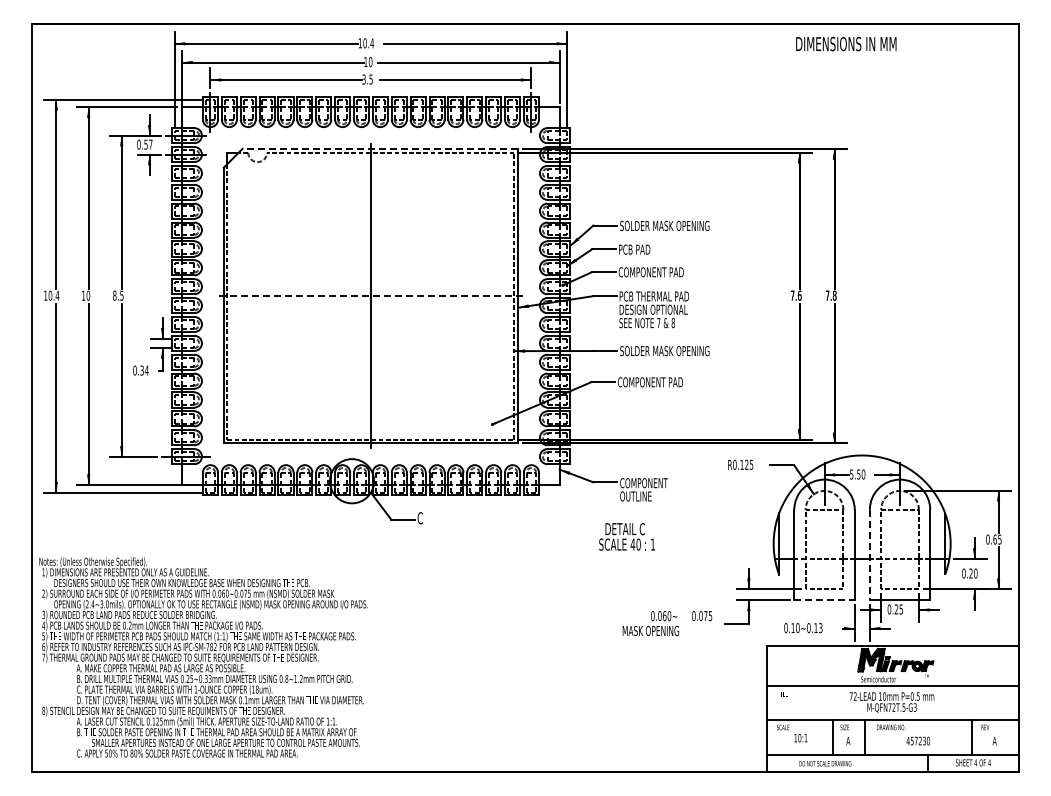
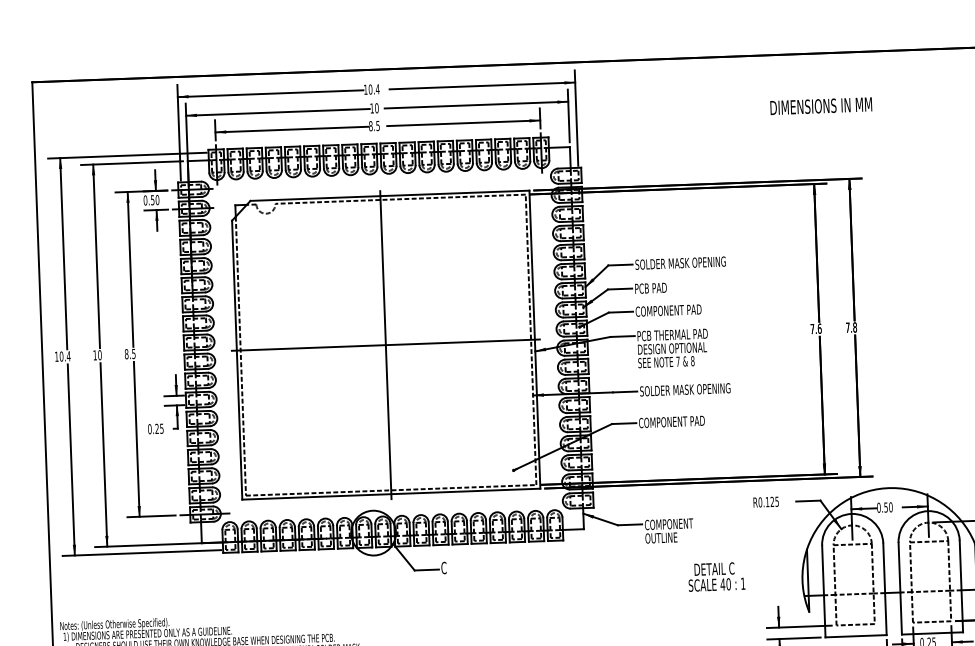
text: (846, 44) -> (821, 106), moved
text: (363, 79) -> (370, 126), 3.5 -> 8.5
text: (150, 144) -> (157, 199), 0.57 -> 0.50
line: (380, 148) -> (390, 195), dashed -> solid
line: (371, 296) -> (386, 345), dashed -> solid
text: (144, 370) -> (159, 428), 0.34 -> 0.25
text: (851, 474) -> (878, 507), 5.50 -> 0.50
text: (626, 536) -> (716, 576), moved
line: (869, 555) -> (899, 589), dashed -> solid
line: (825, 600) -> (857, 636), dashed -> solid

